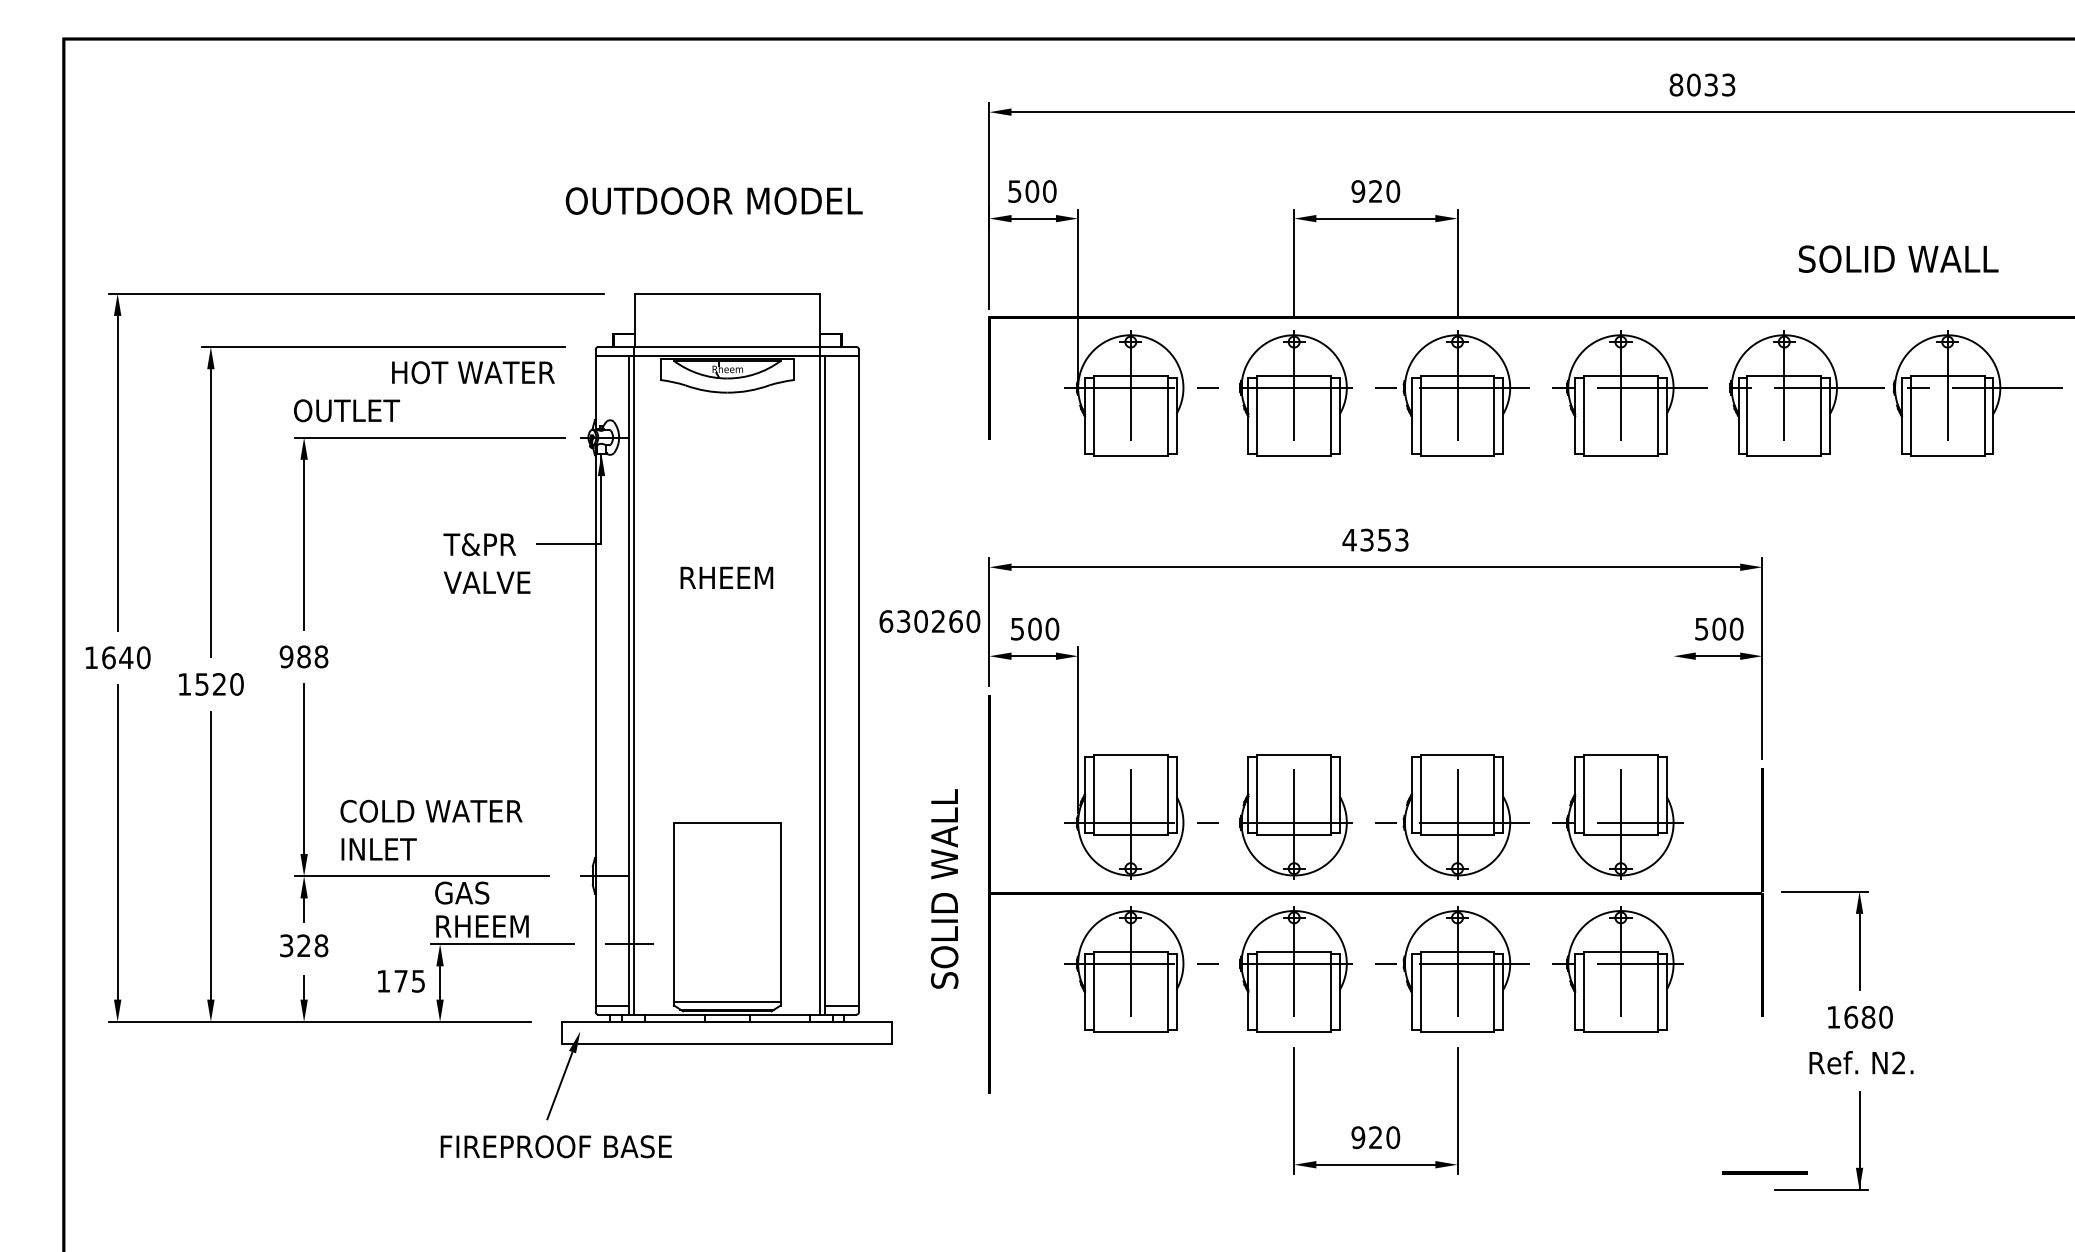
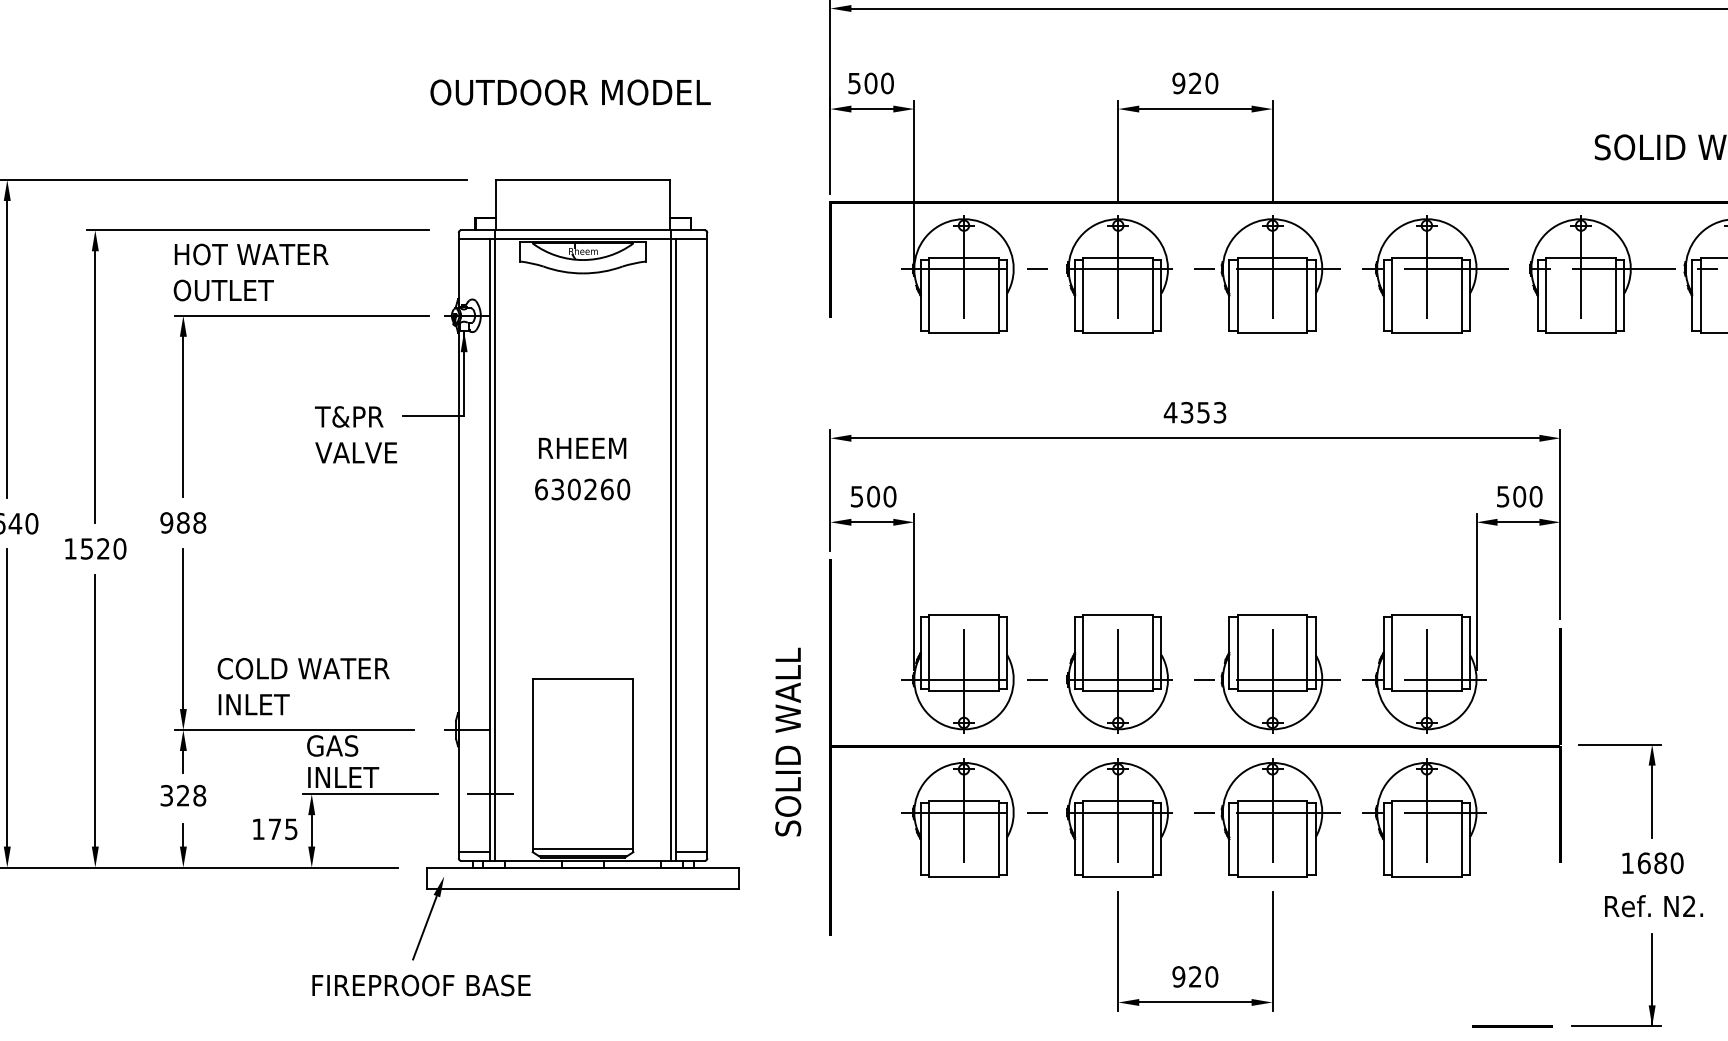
text: (473, 372) -> (251, 254), moved
text: (929, 621) -> (582, 489), moved
line: (1673, 729) -> (1476, 591), added
text: (483, 926) -> (352, 777), RHEEM -> INLET
line: (1764, 1172) -> (1512, 1025), moved

